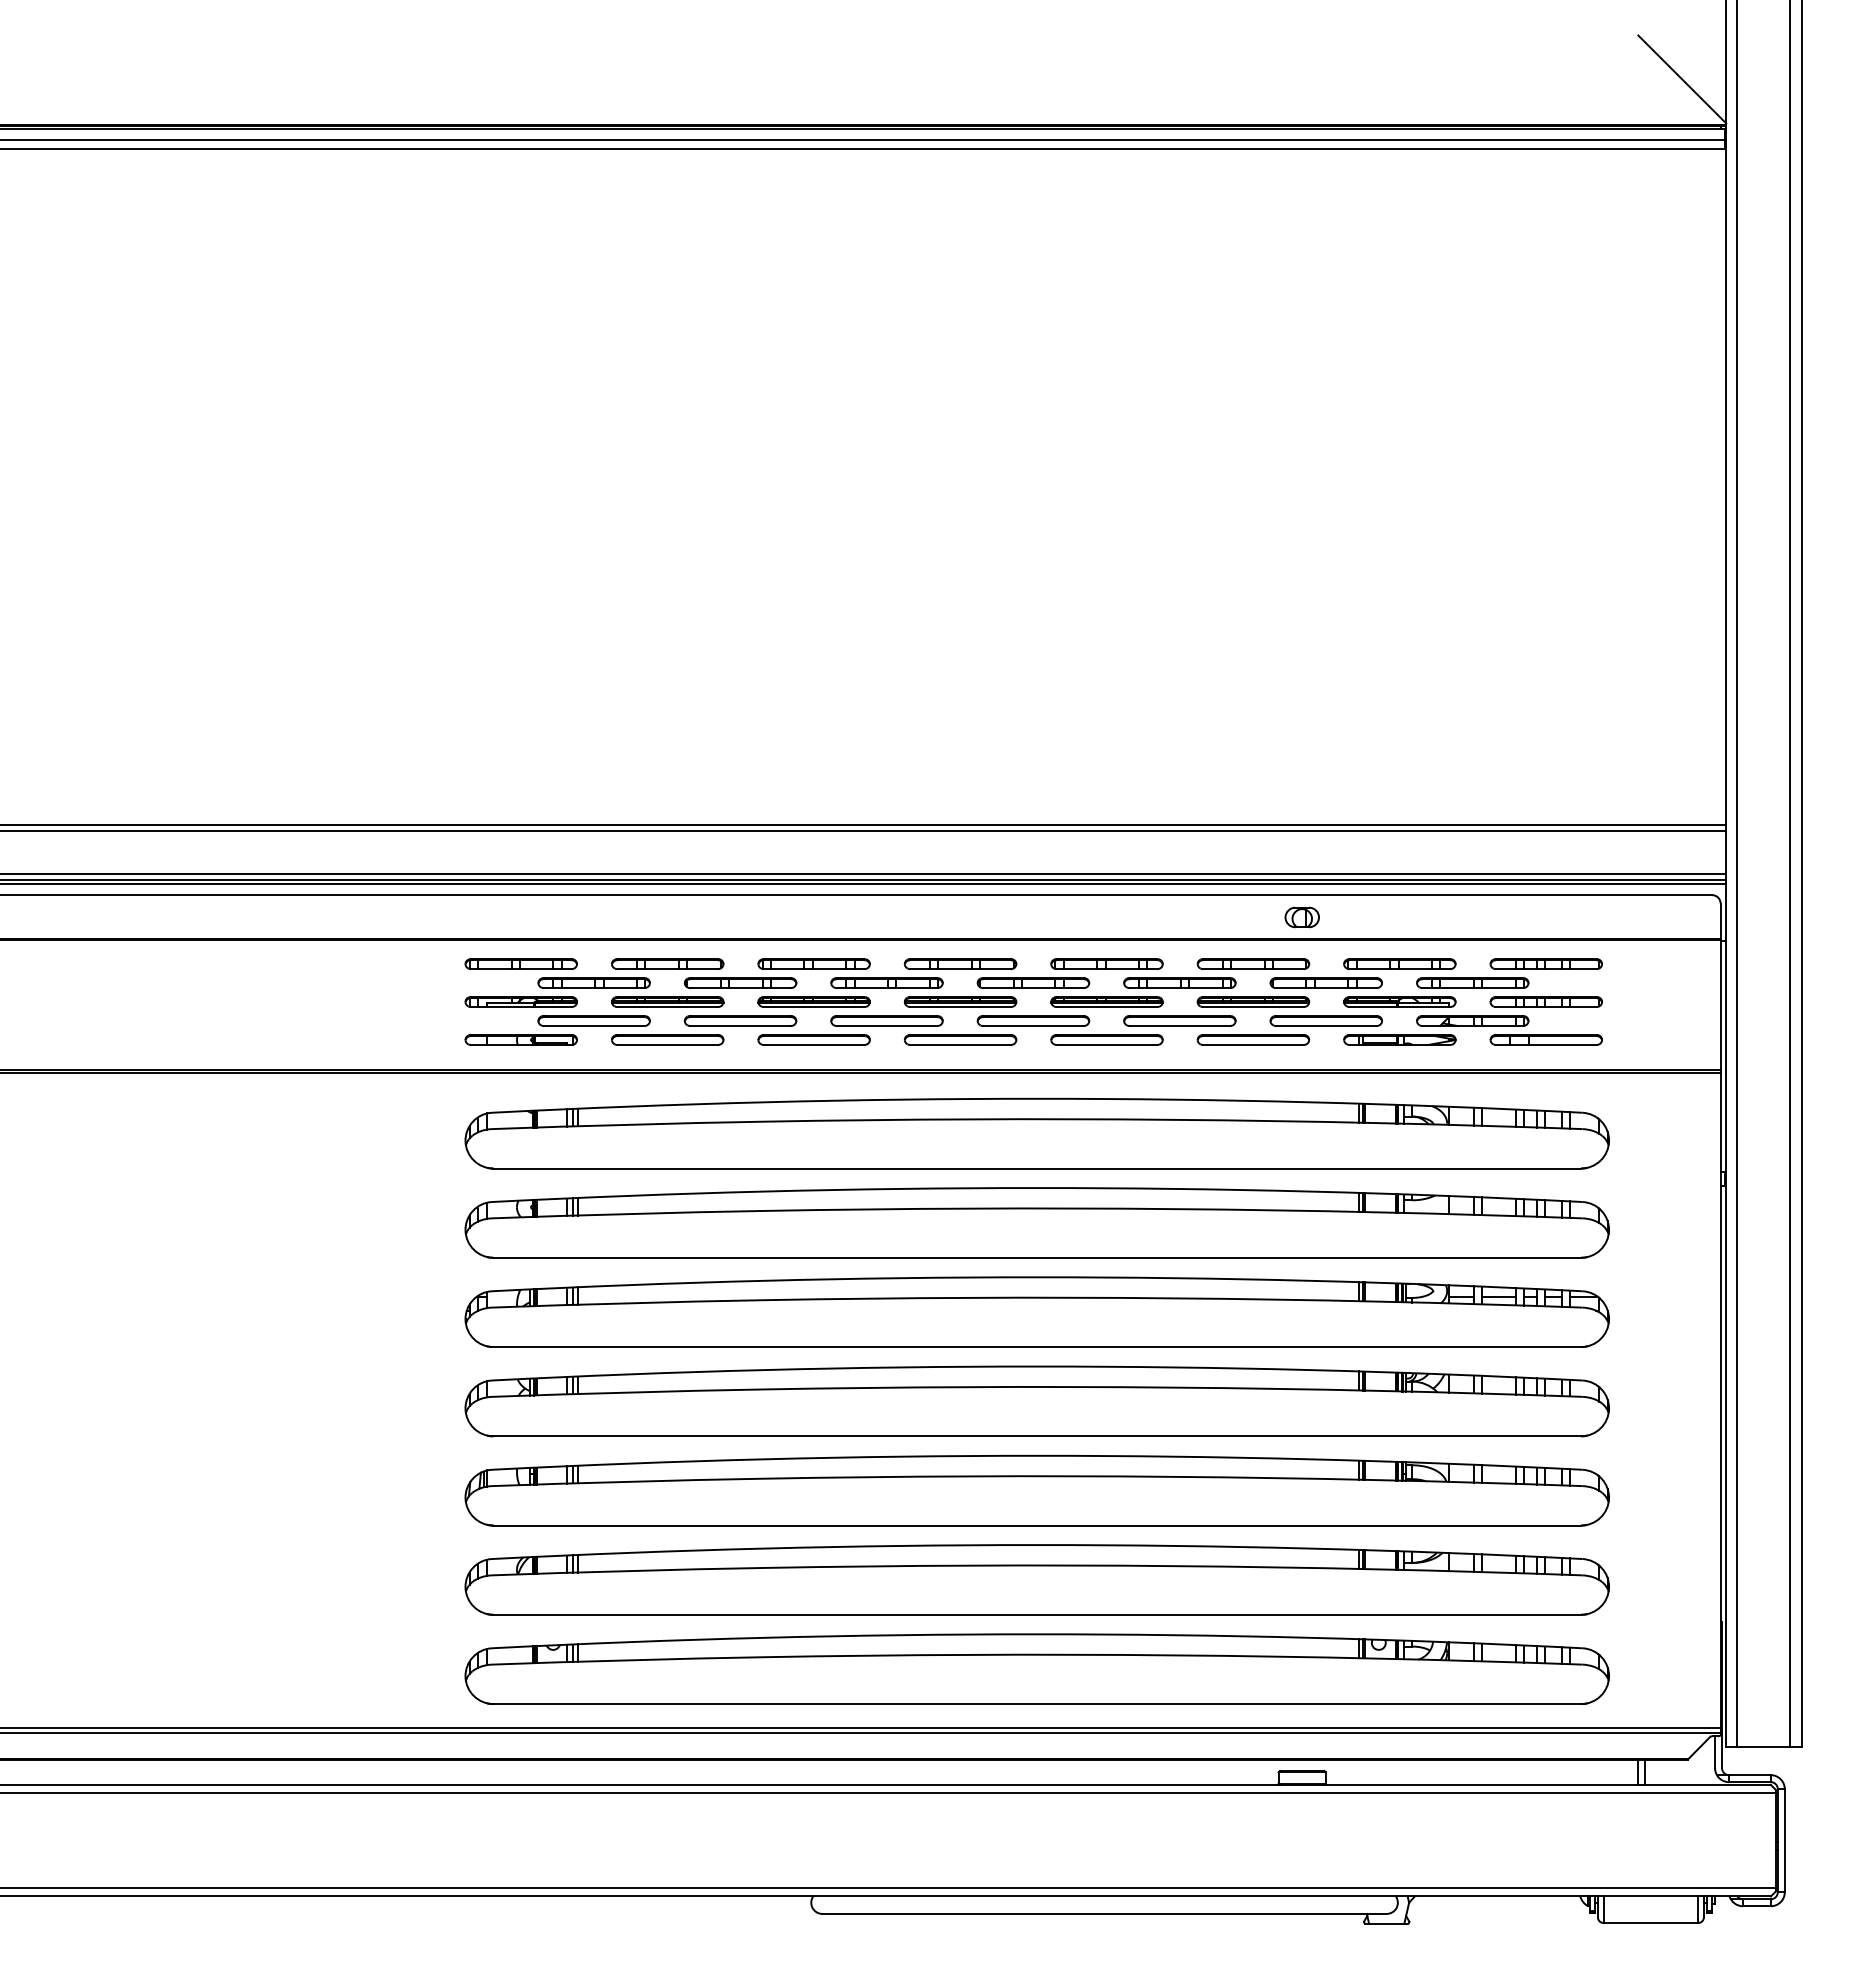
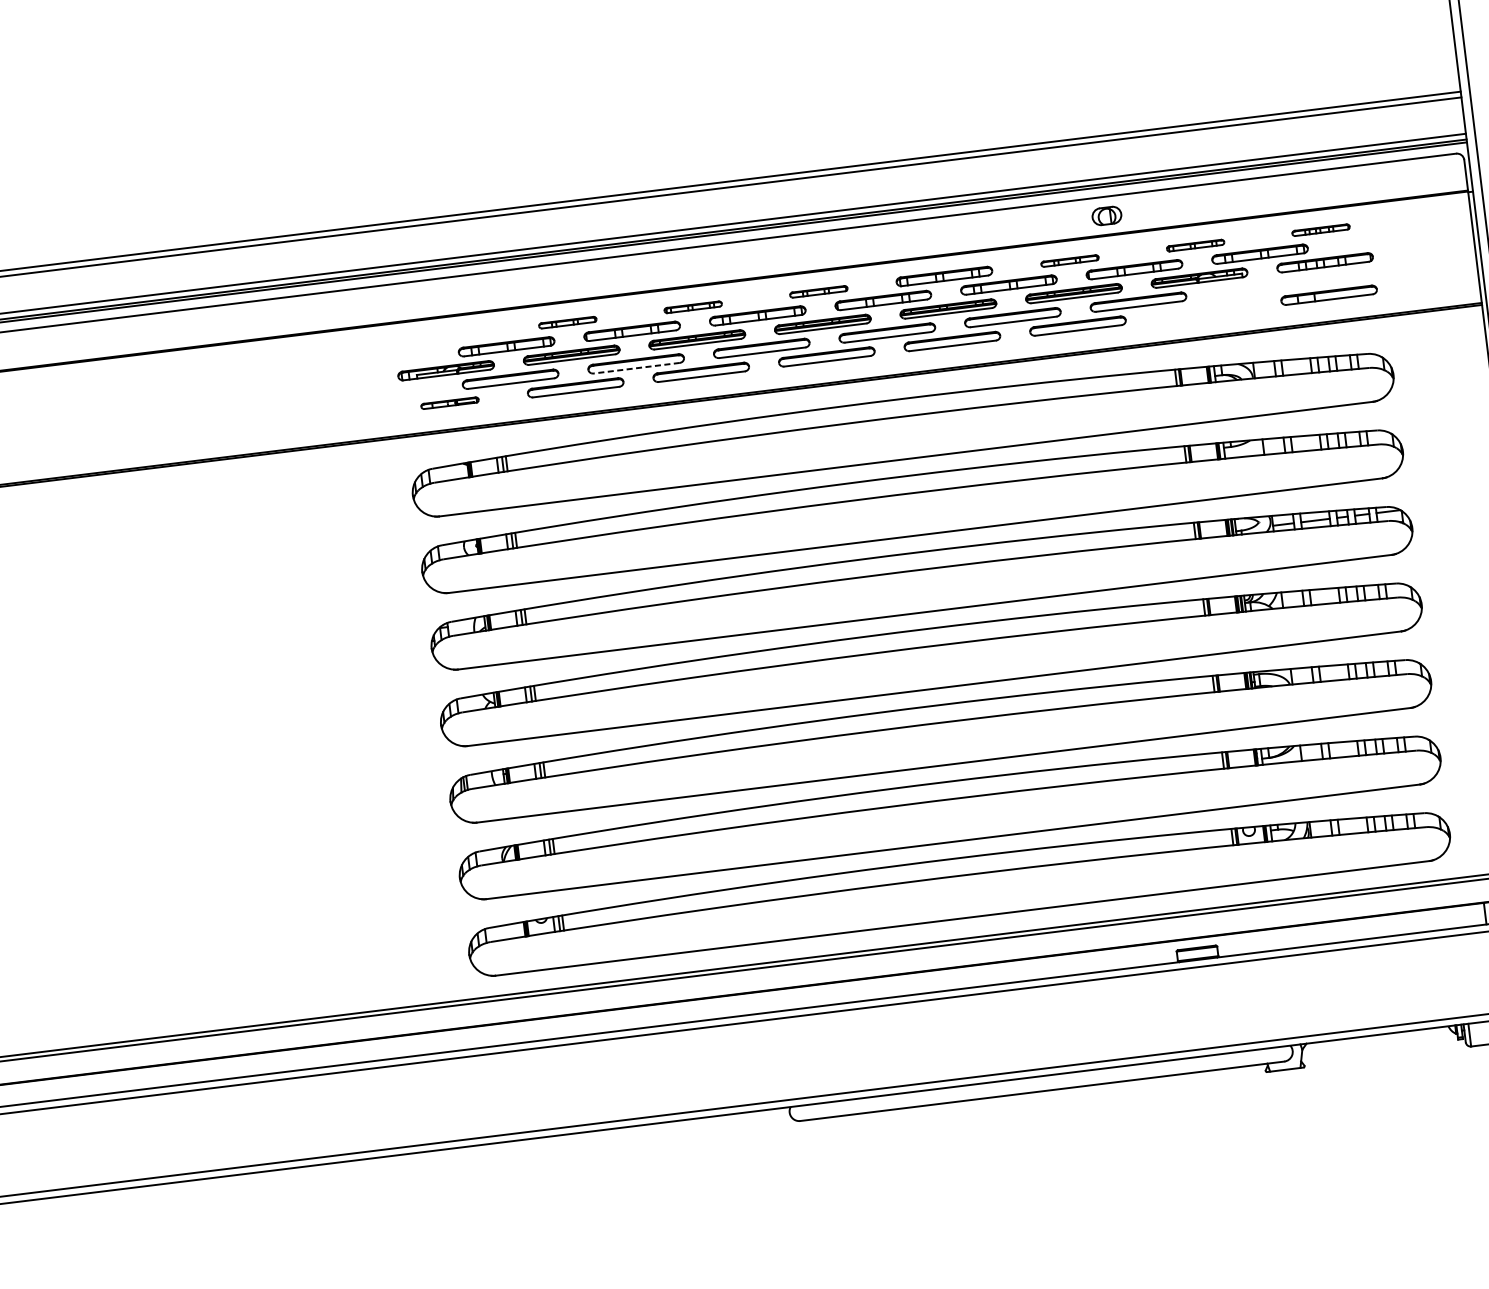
part: (520, 963) -> (441, 337), removed
part: (667, 963) -> (567, 322), size x0.6
part: (813, 963) -> (692, 306), size x0.6
part: (960, 963) -> (818, 291), size x0.6
part: (1253, 963) -> (1069, 260), size x0.6
part: (1399, 963) -> (1195, 245), size x0.6
part: (1545, 963) -> (1320, 229), size x0.6
line: (740, 1026) -> (636, 368), solid -> dashed
part: (1436, 1030) -> (1233, 298), removed
part: (520, 1039) -> (449, 402), size x0.6

